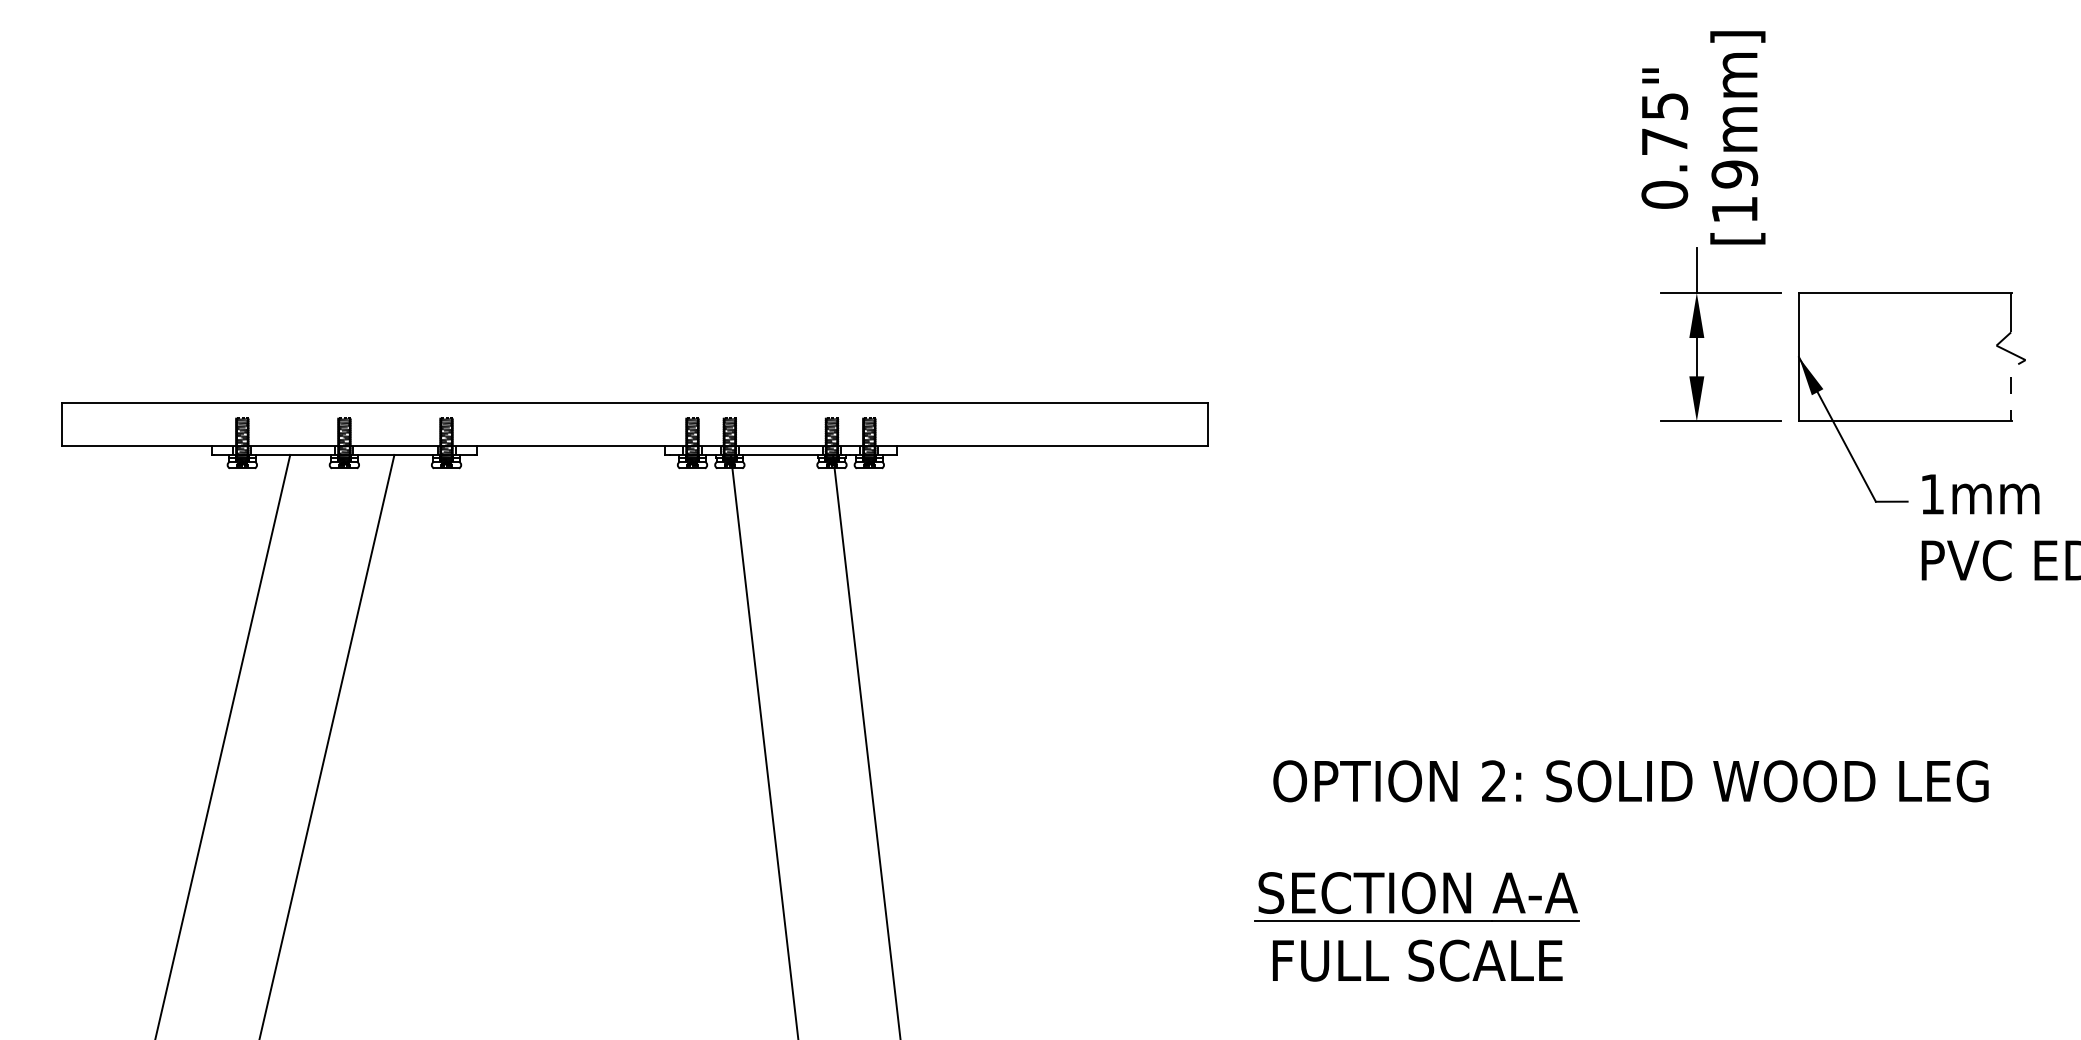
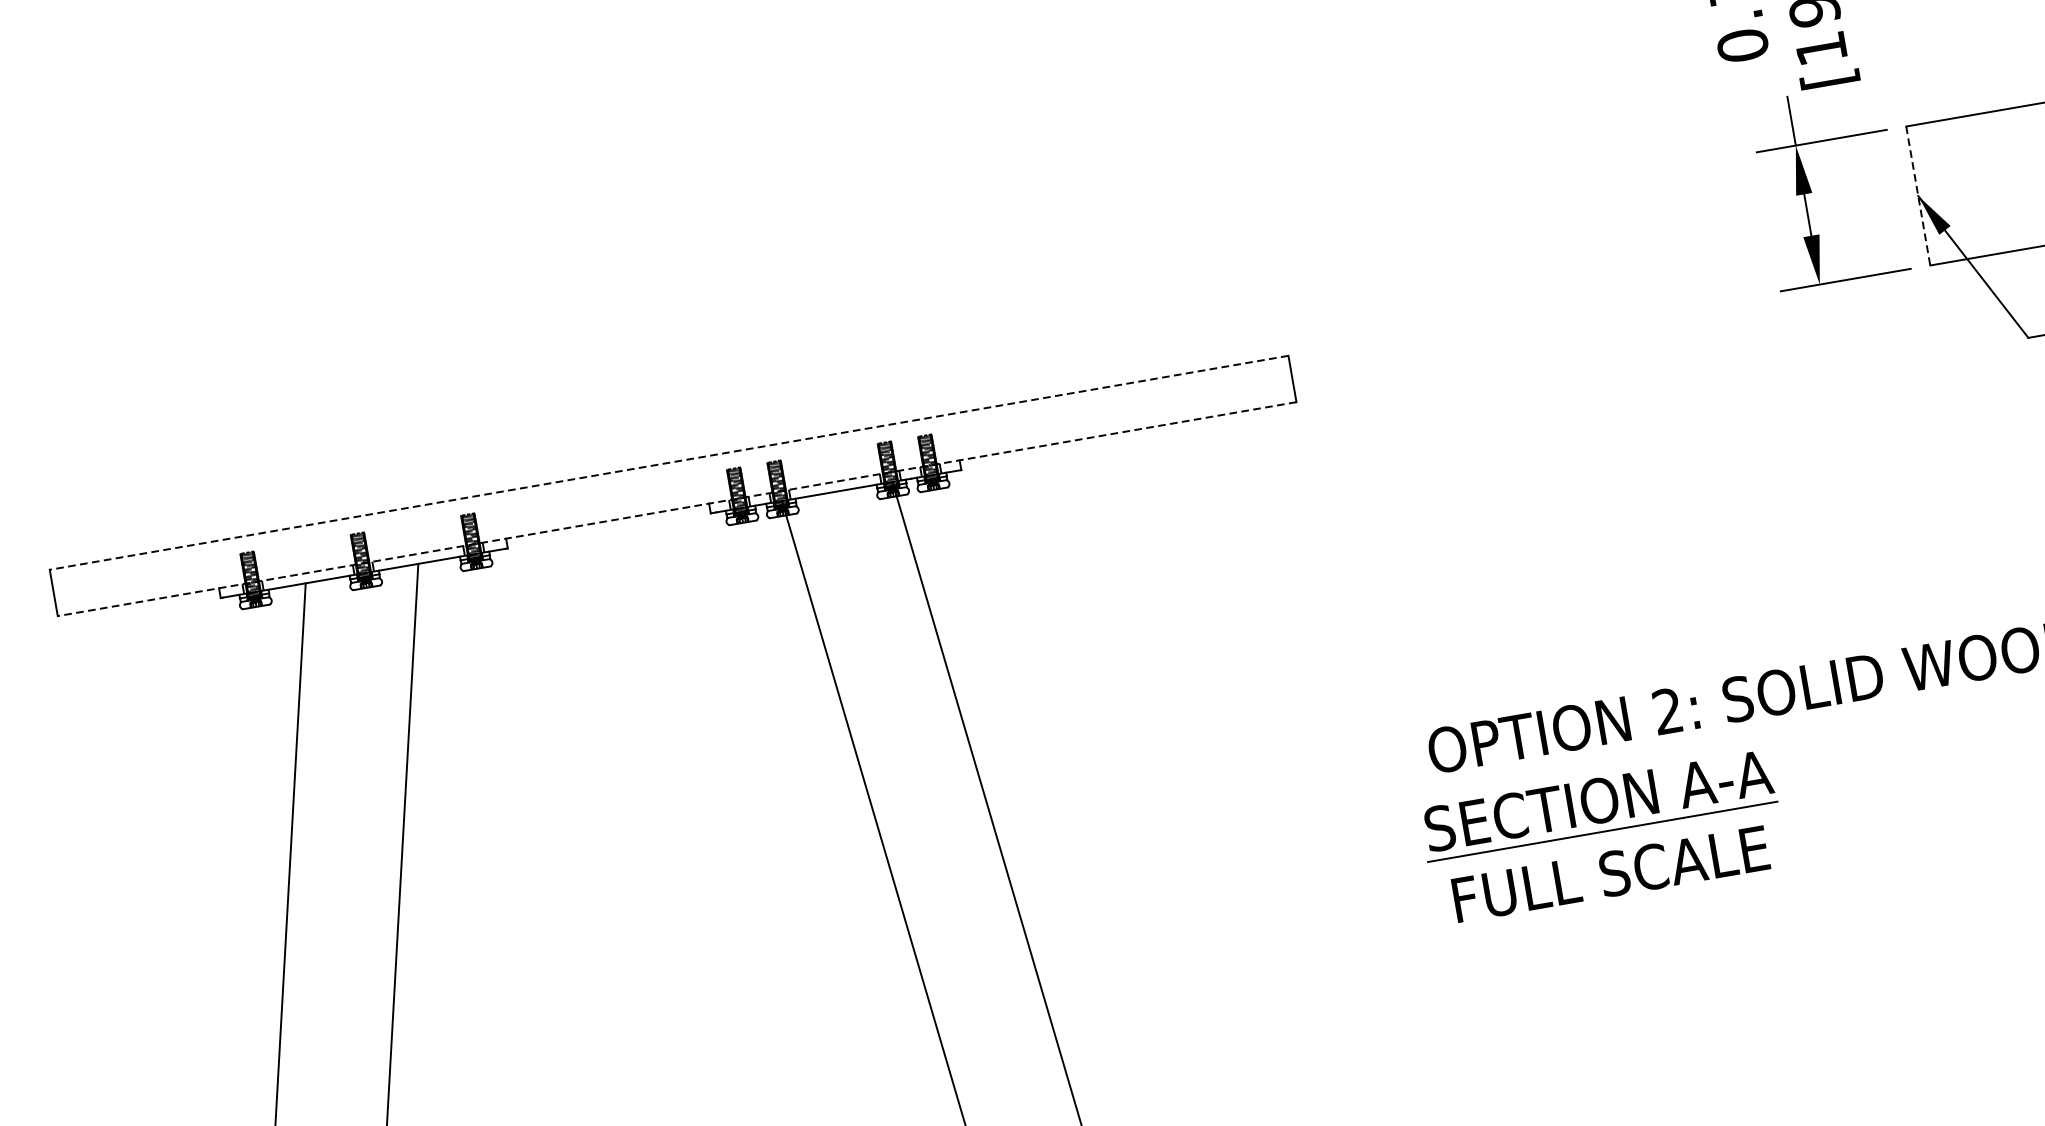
line: (1798, 357) -> (1917, 196), solid -> dashed
line: (635, 403) -> (669, 463), solid -> dashed
line: (635, 445) -> (677, 508), solid -> dashed
part: (1416, 926) -> (1603, 837), moved

